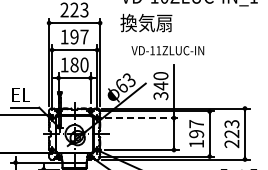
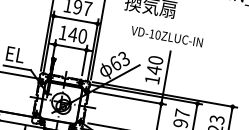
text: (158, 50) -> (157, 34), VD-11ZLUC-IN -> VD-10ZLUC-IN
text: (74, 64) -> (73, 34), 180 -> 140
text: (160, 96) -> (151, 80), 340 -> 140
line: (141, 118) -> (129, 98), dashed -> solid

